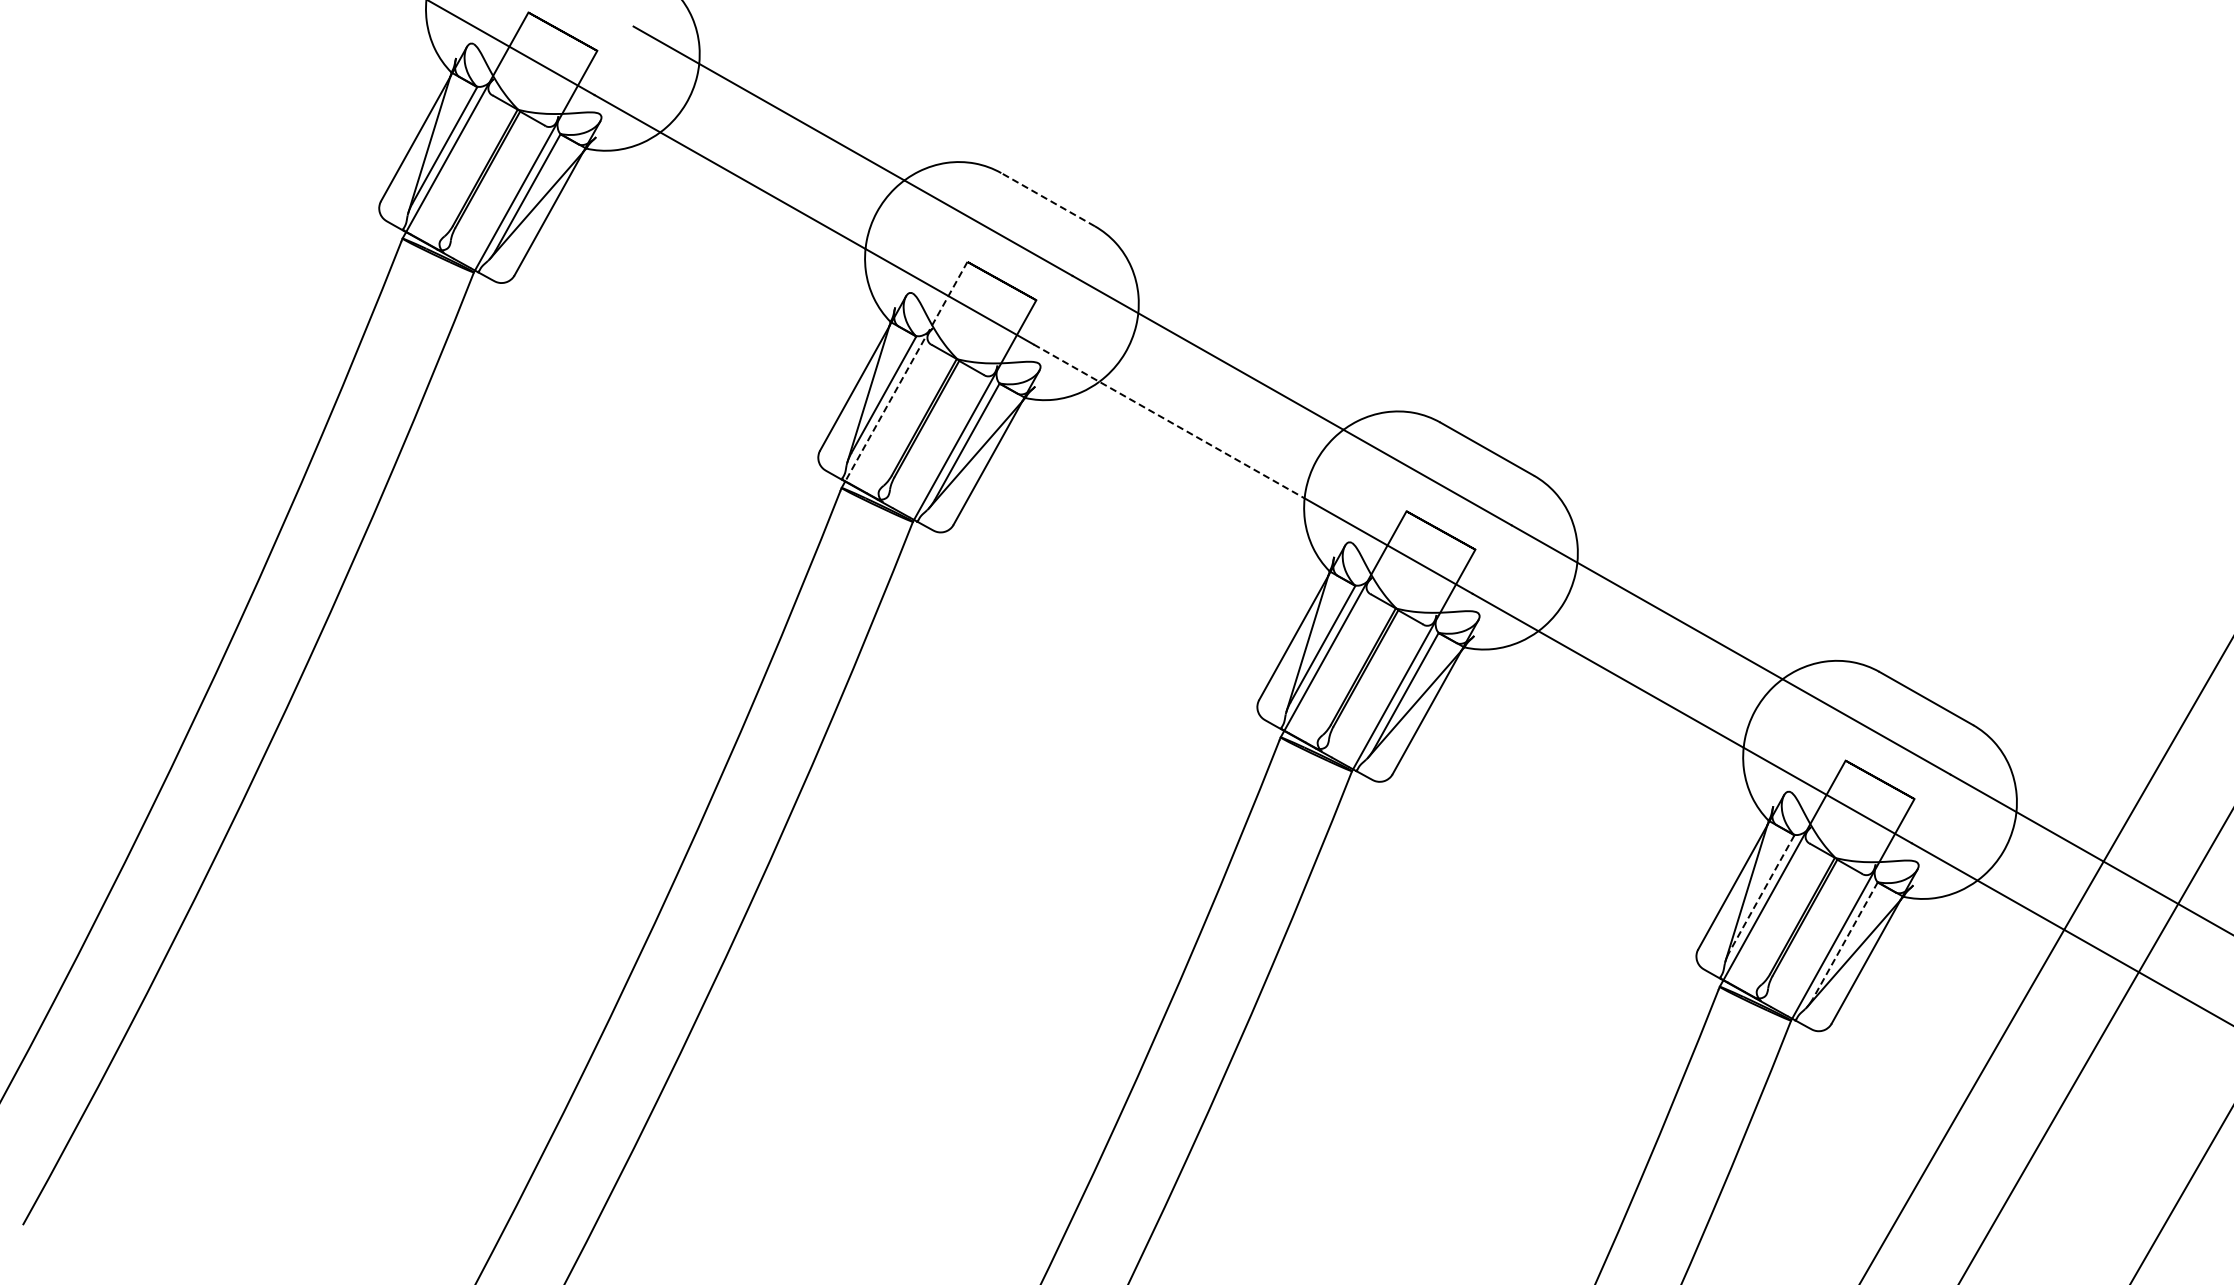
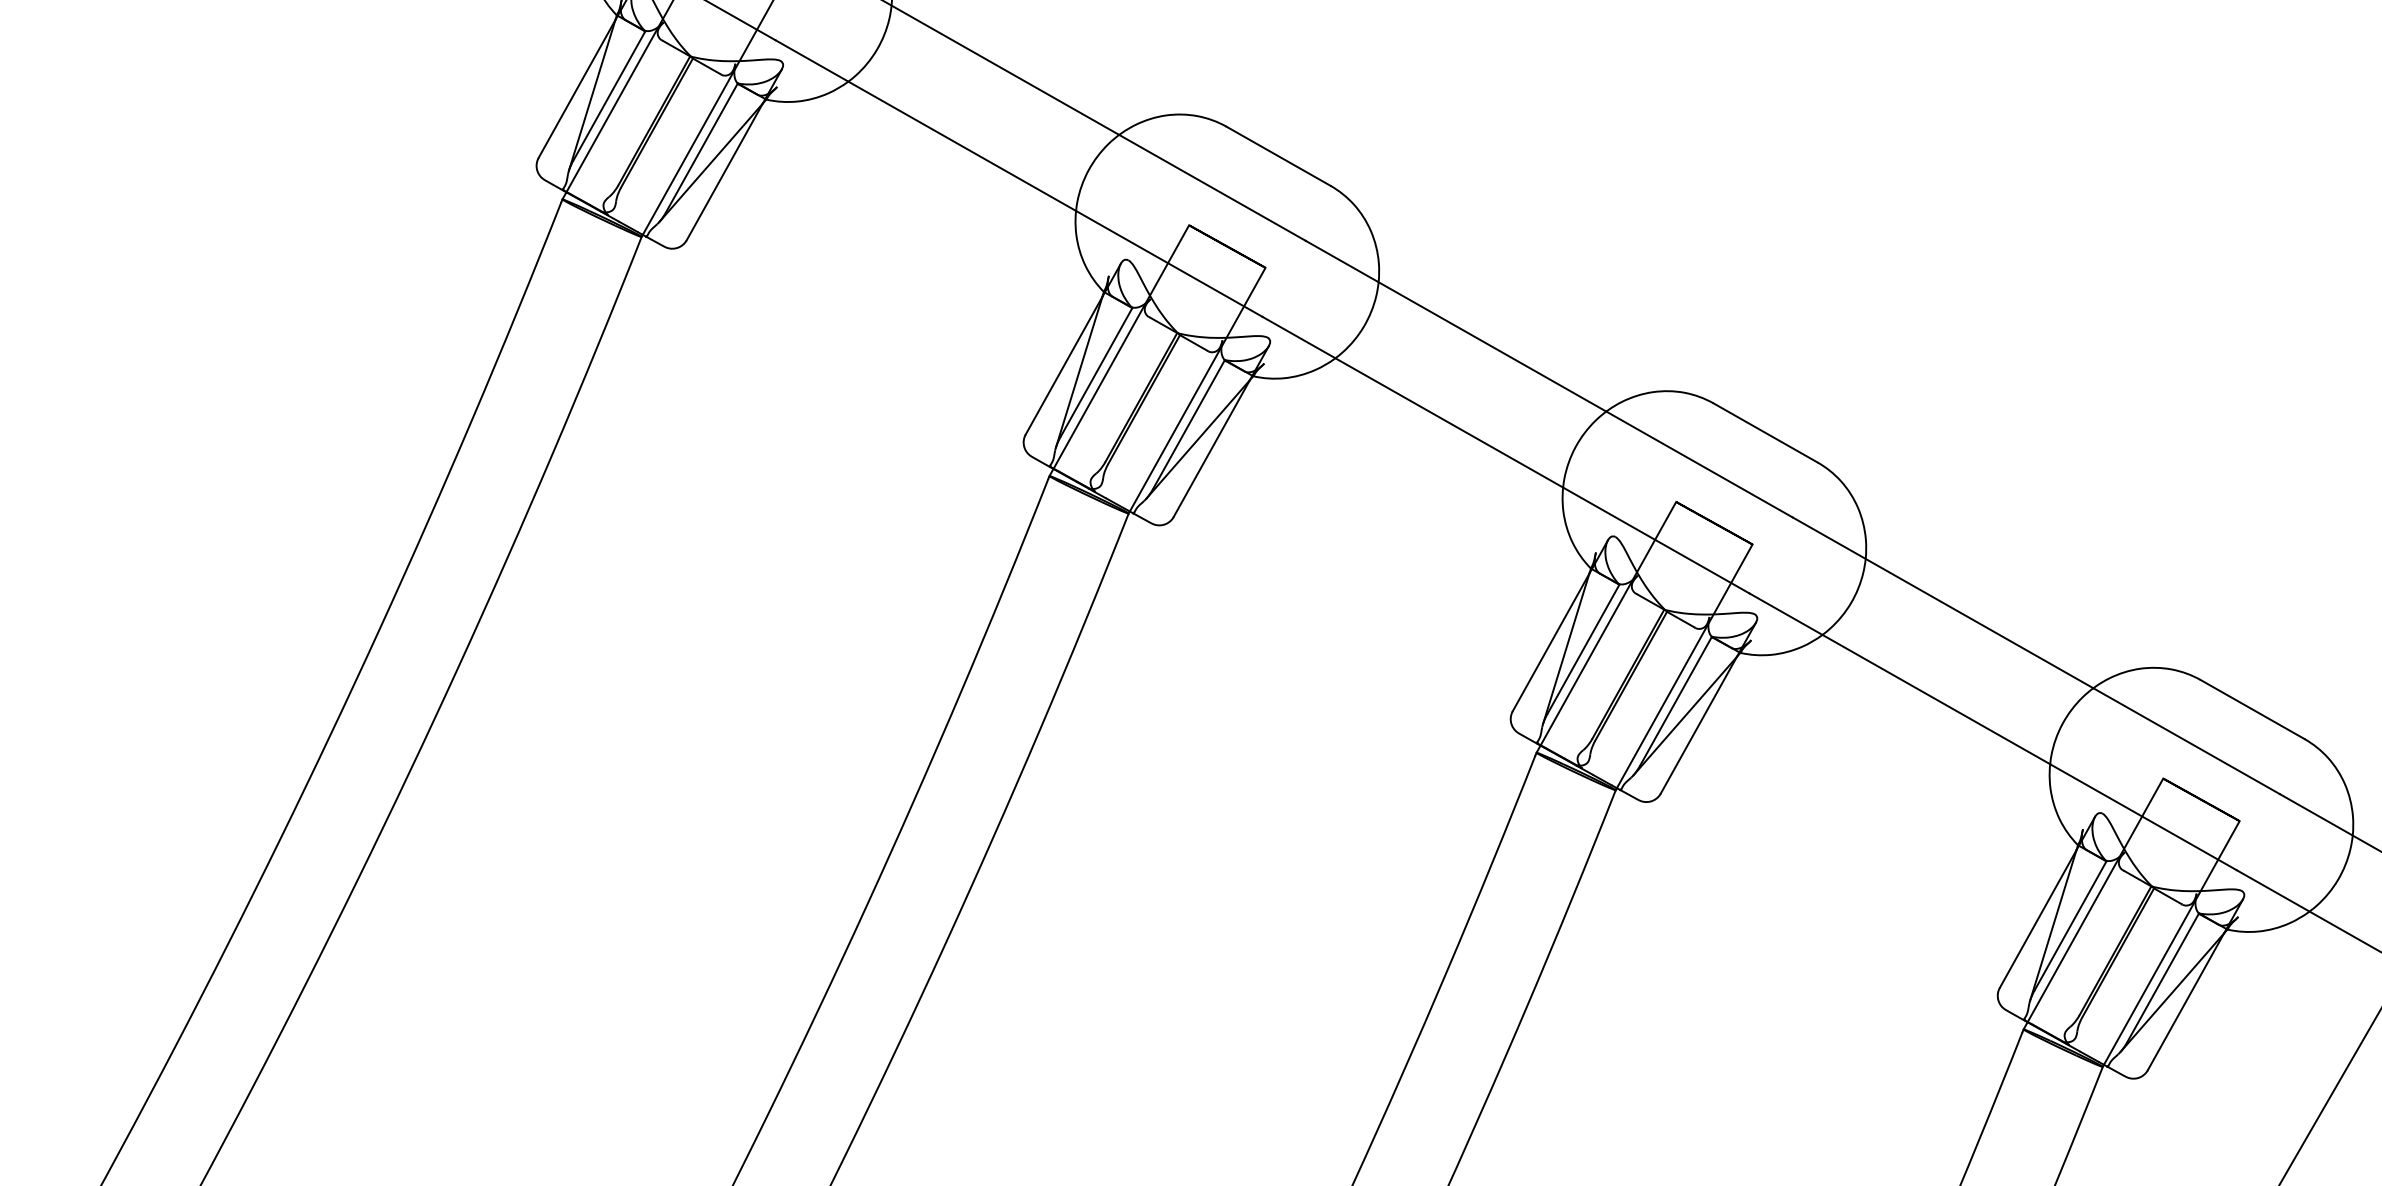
line: (1048, 199) -> (1279, 156), dashed -> solid
line: (906, 371) -> (1121, 346), dashed -> solid
line: (1169, 421) -> (1413, 402), dashed -> solid
line: (1761, 893) -> (2069, 925), dashed -> solid
line: (1845, 940) -> (2163, 978), dashed -> solid

